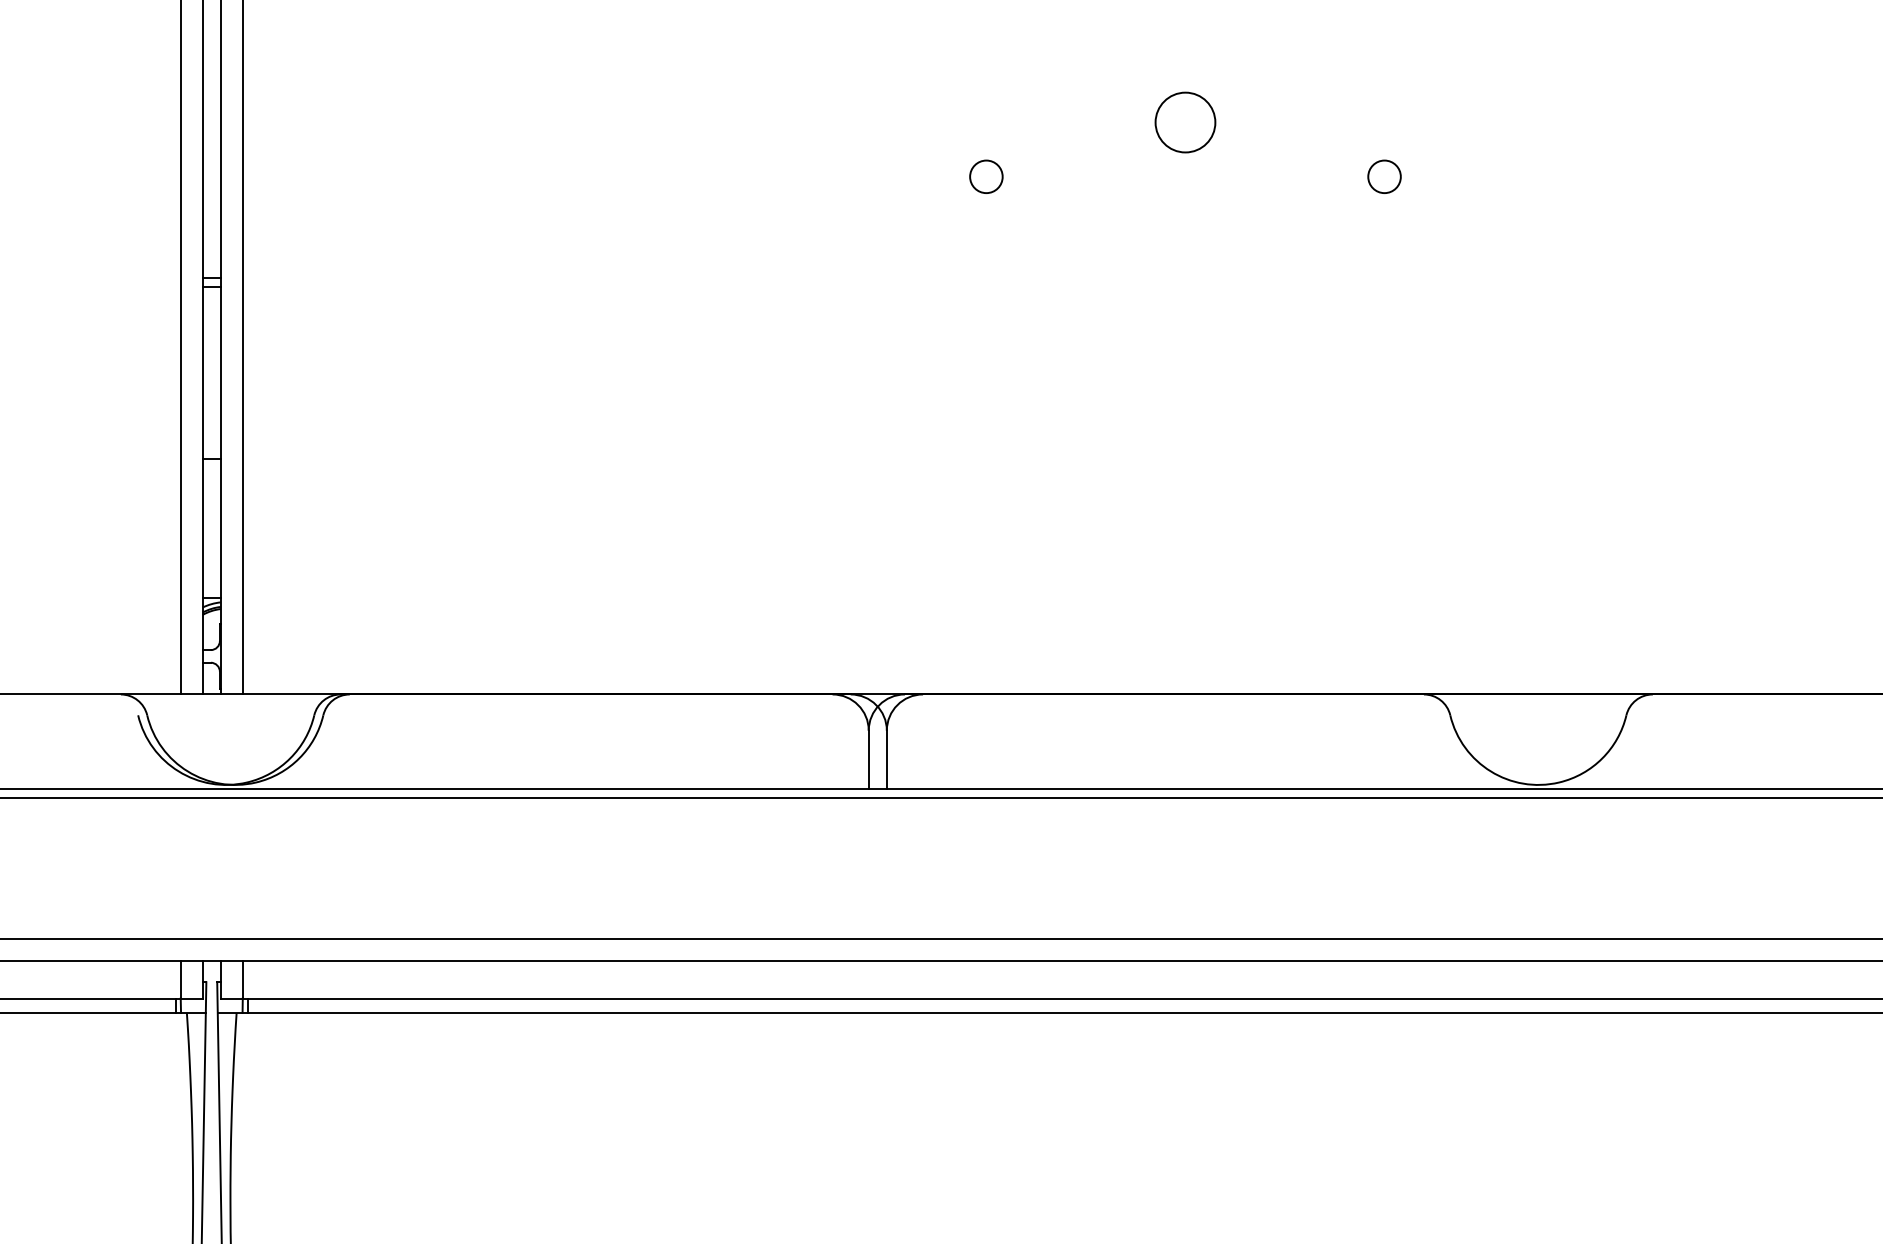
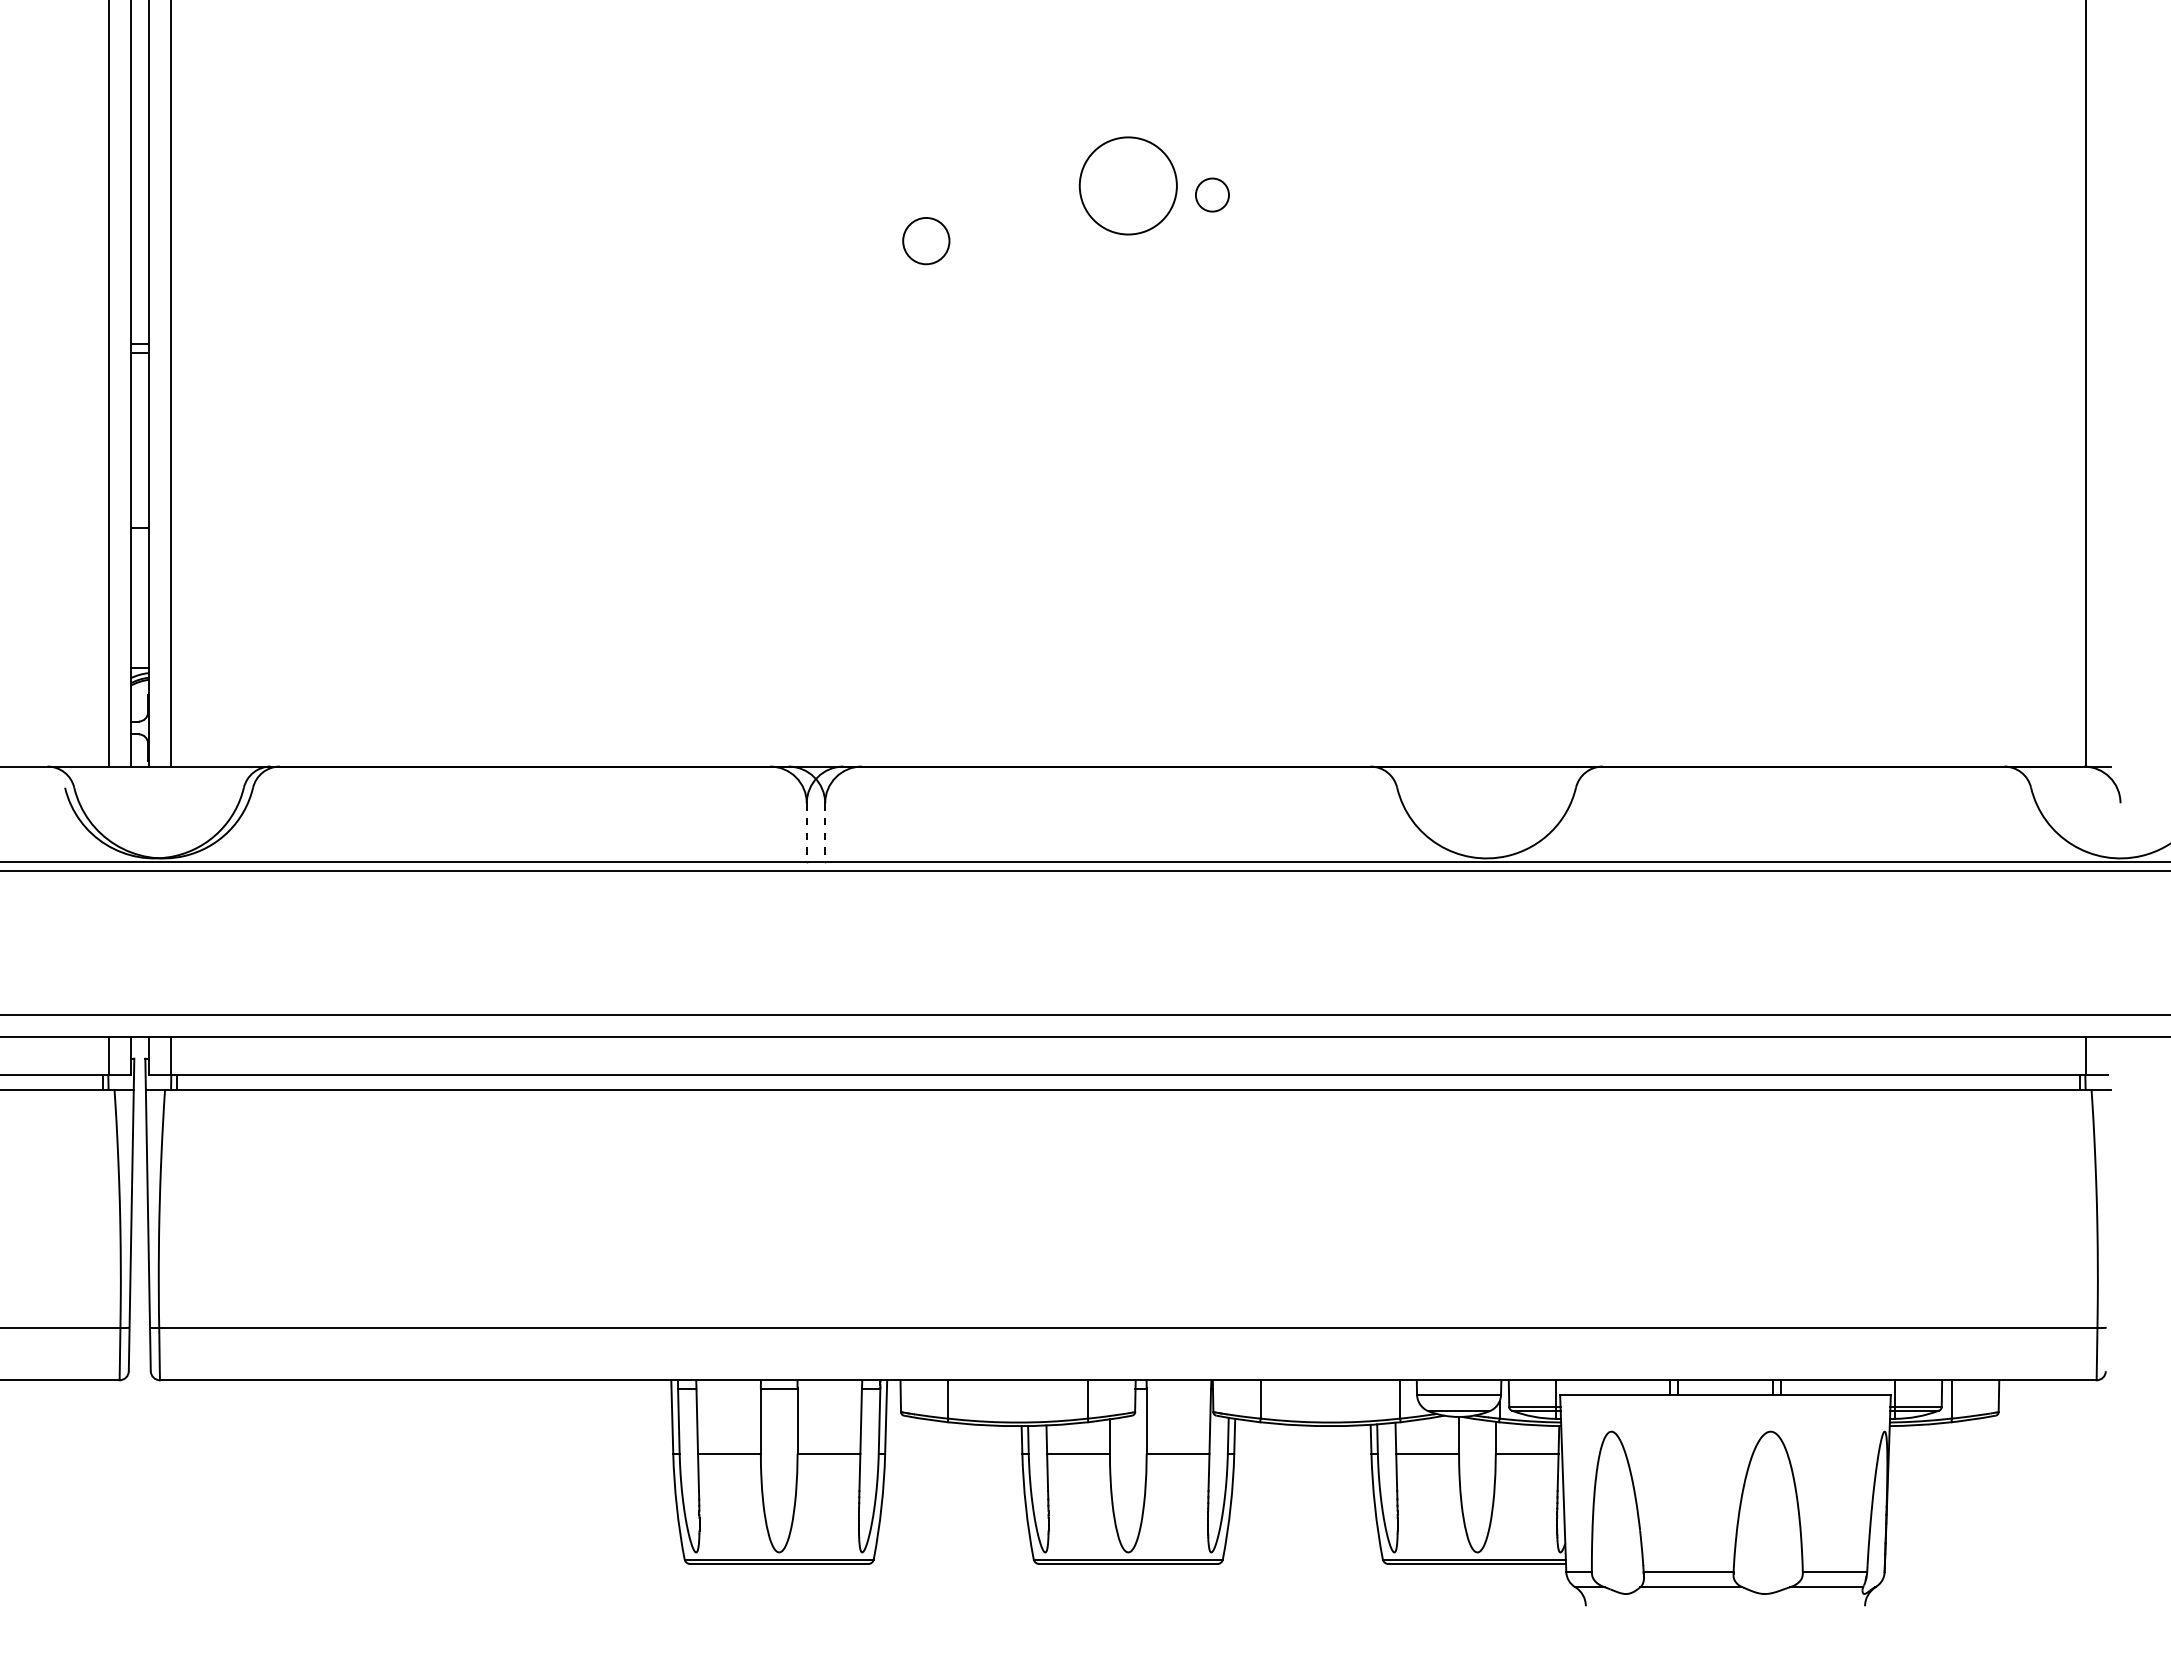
circle: (1184, 122) -> (1127, 185), size x1.6
circle: (985, 176) -> (925, 240), size x1.4
circle: (1384, 176) -> (1212, 194), moved
line: (868, 760) -> (806, 833), solid -> dashed
line: (887, 760) -> (825, 833), solid -> dashed

